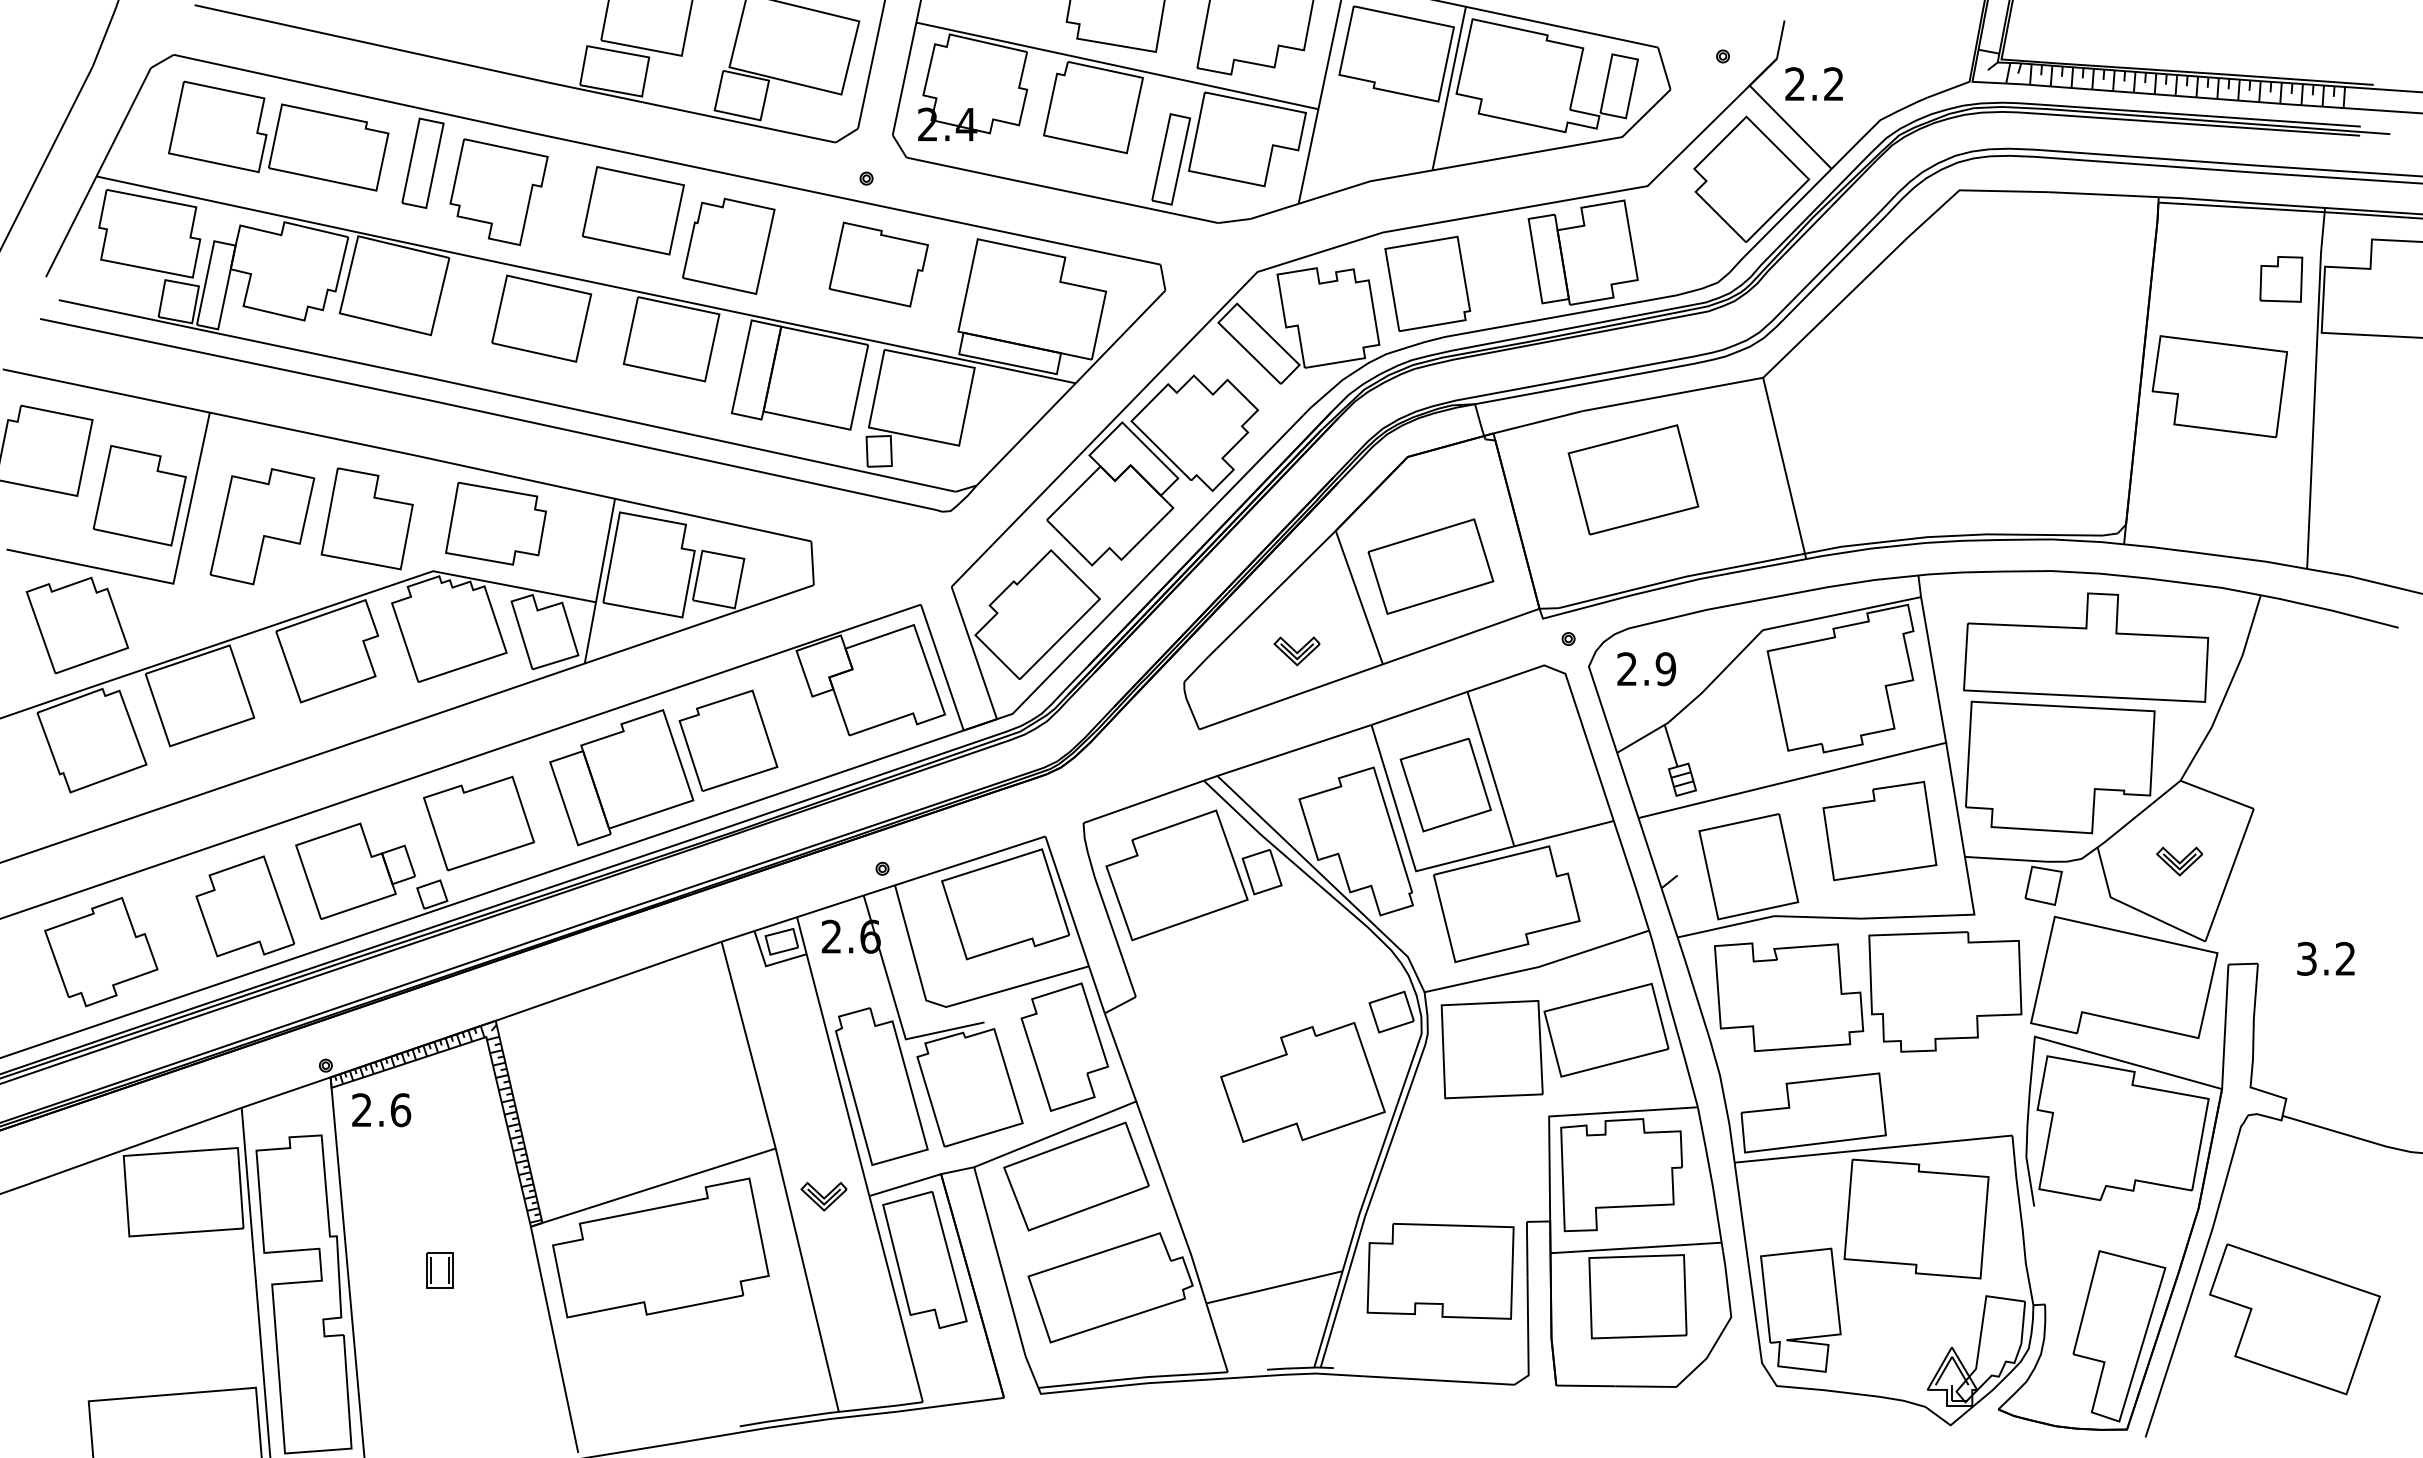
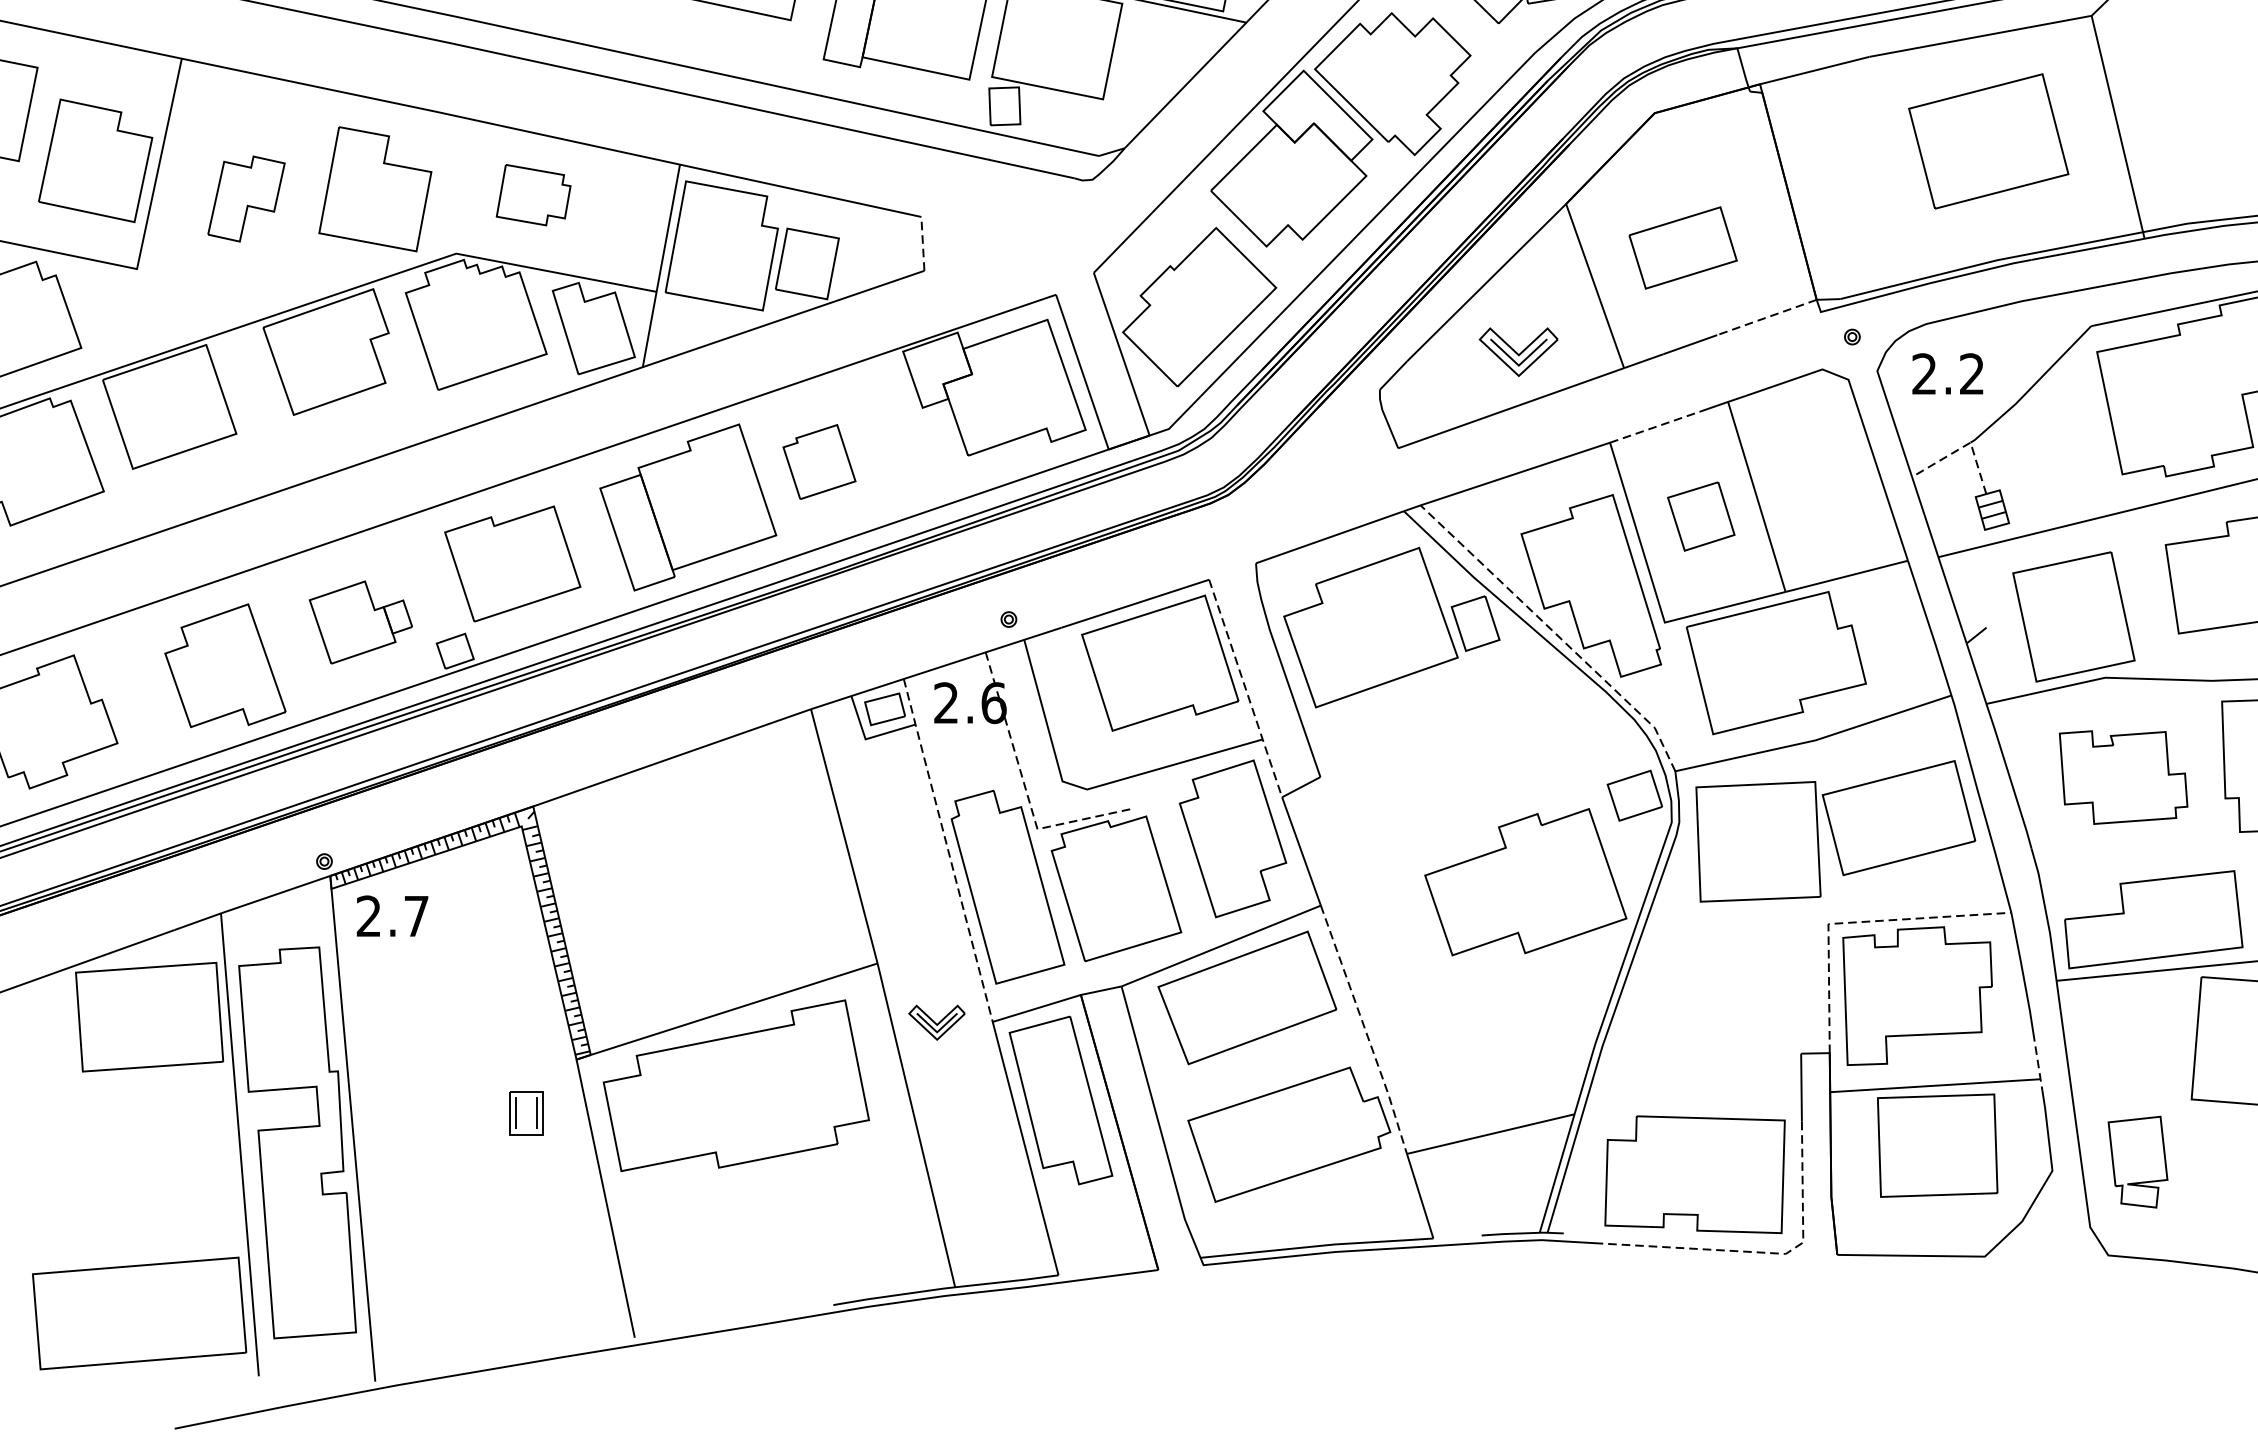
part: (1633, 479) -> (1988, 140), moved
part: (495, 523) -> (533, 194), size x0.6
part: (262, 526) -> (246, 198), size x0.6
line: (812, 563) -> (922, 244), solid -> dashed
part: (1430, 566) -> (1682, 247), size x0.7
line: (1499, 623) -> (1767, 317), solid -> dashed
part: (1296, 651) -> (1517, 352), size x1.4
text: (1665, 669) -> (1971, 374), 2.9 -> 2.2
line: (1408, 712) -> (1655, 427), solid -> dashed
line: (1659, 727) -> (1964, 445), solid -> dashed
part: (728, 740) -> (819, 461), size x0.6
part: (1445, 784) -> (1701, 515), size x0.6
part: (355, 870) -> (360, 621), size x0.7
line: (1327, 880) -> (1555, 633), solid -> dashed
line: (1075, 925) -> (1246, 689), solid -> dashed
part: (1789, 997) -> (2123, 777), size x0.7
line: (896, 1006) -> (1026, 788), solid -> dashed
line: (833, 1055) -> (948, 849), solid -> dashed
text: (400, 1110) -> (416, 916), 2.6 -> 2.7
line: (1570, 1115) -> (1854, 922), solid -> dashed
line: (1172, 1202) -> (1365, 1029), solid -> dashed
line: (1719, 1229) -> (2037, 1063), solid -> dashed
part: (439, 1270) -> (525, 1113), moved
part: (1440, 1271) -> (1694, 1174), moved
part: (1800, 1309) -> (2137, 1161), size x0.6
line: (1497, 1383) -> (1764, 1252), solid -> dashed

